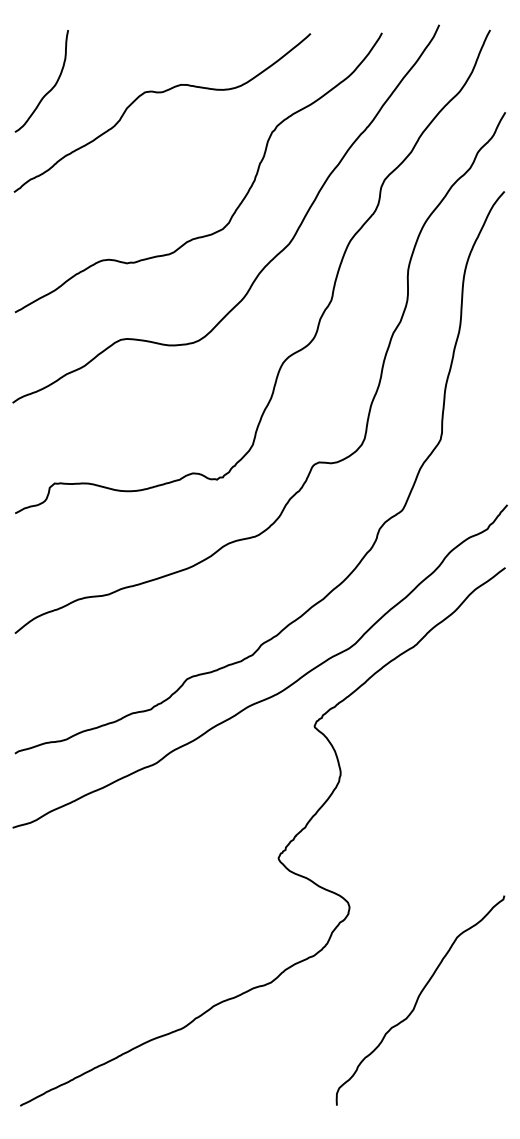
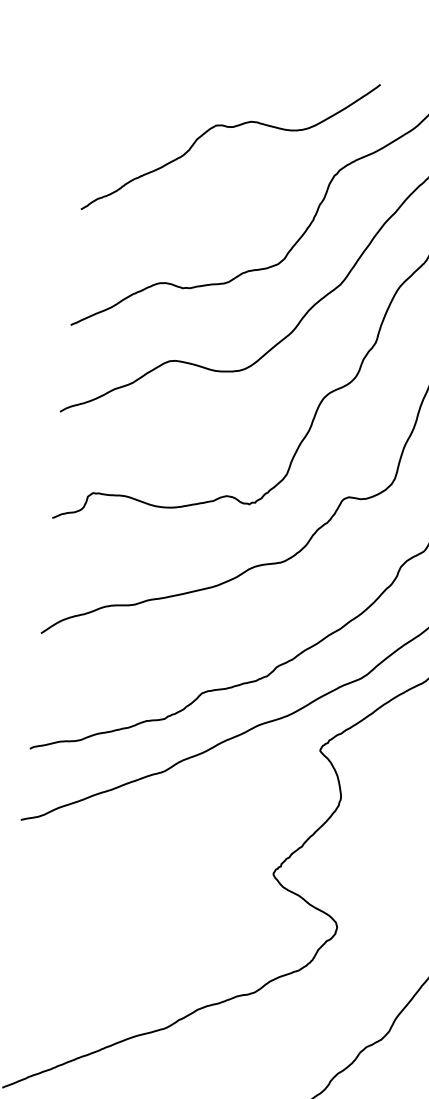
curve: (50, 89) -> (125, 114), removed

